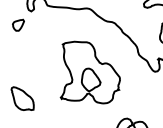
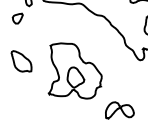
part: (89, 72) -> (74, 70), moved
part: (22, 98) -> (21, 61), moved

